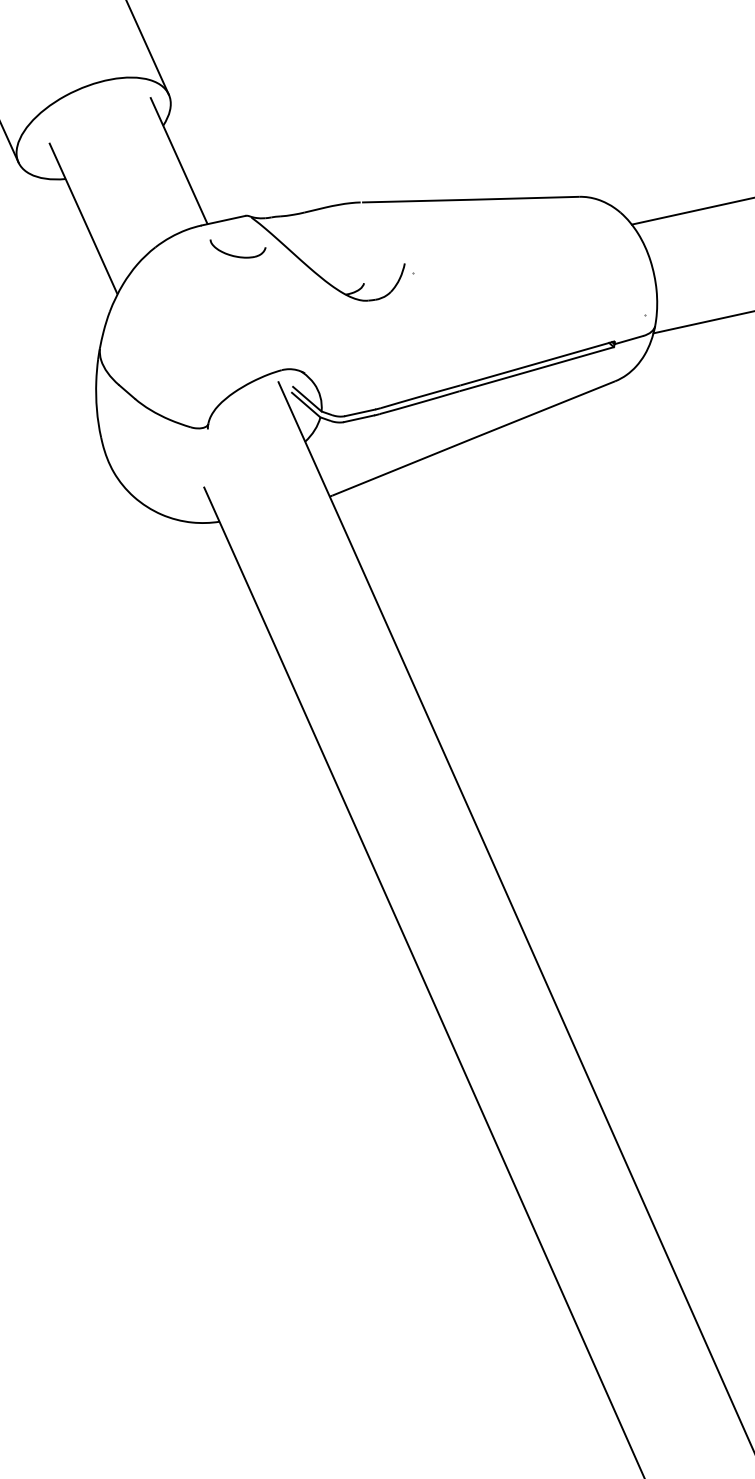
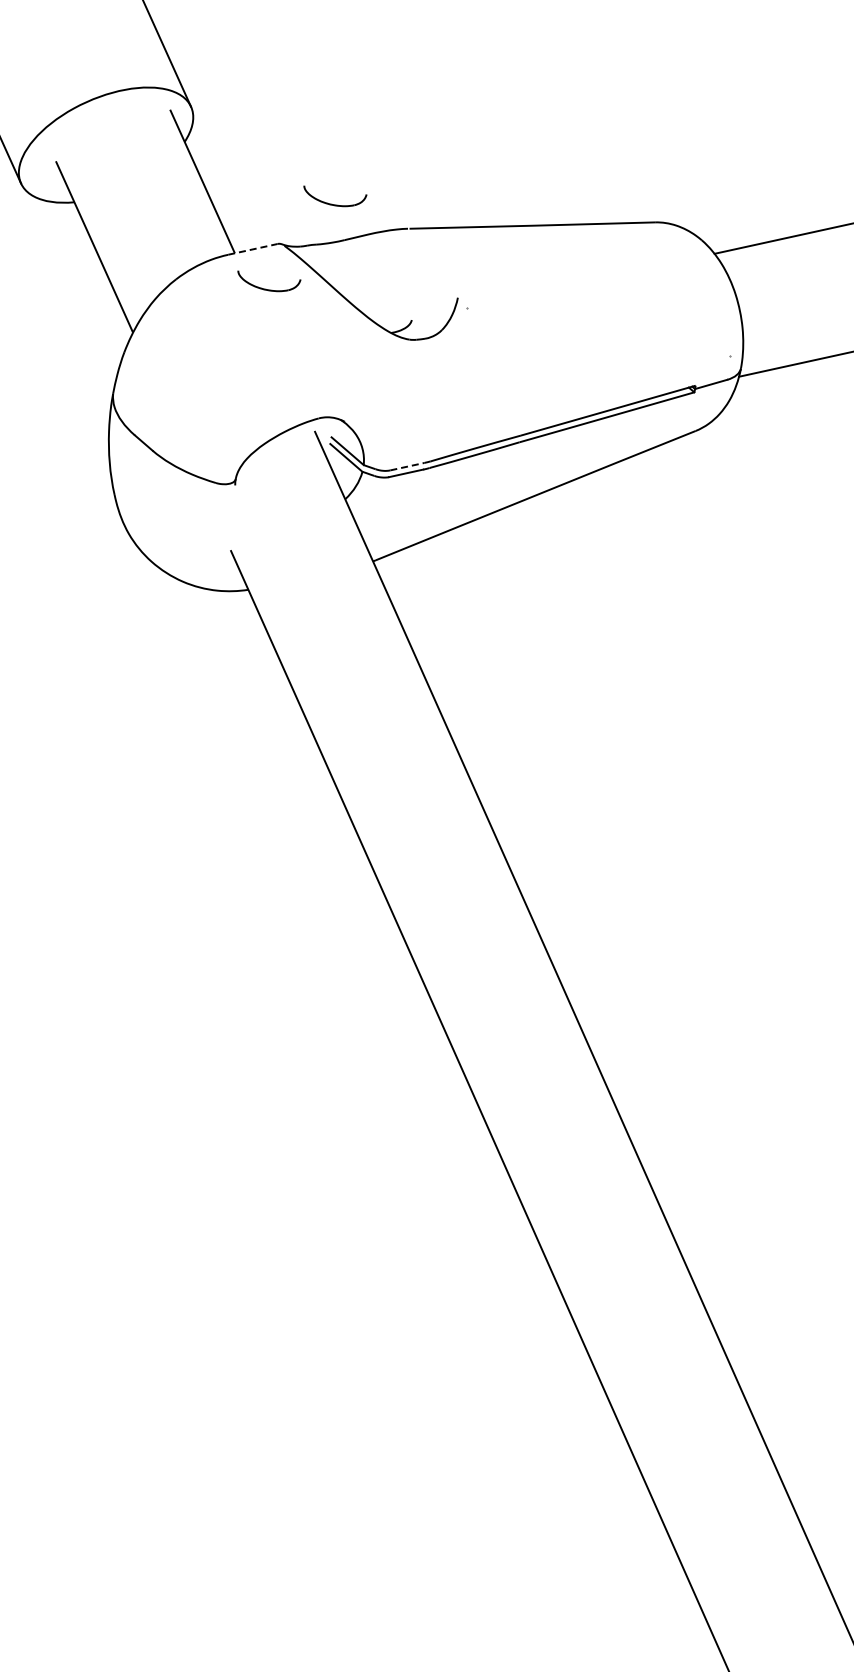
part: (296, 181) -> (335, 204), added
line: (224, 220) -> (253, 249), solid -> dashed
line: (360, 412) -> (407, 466), solid -> dashed

